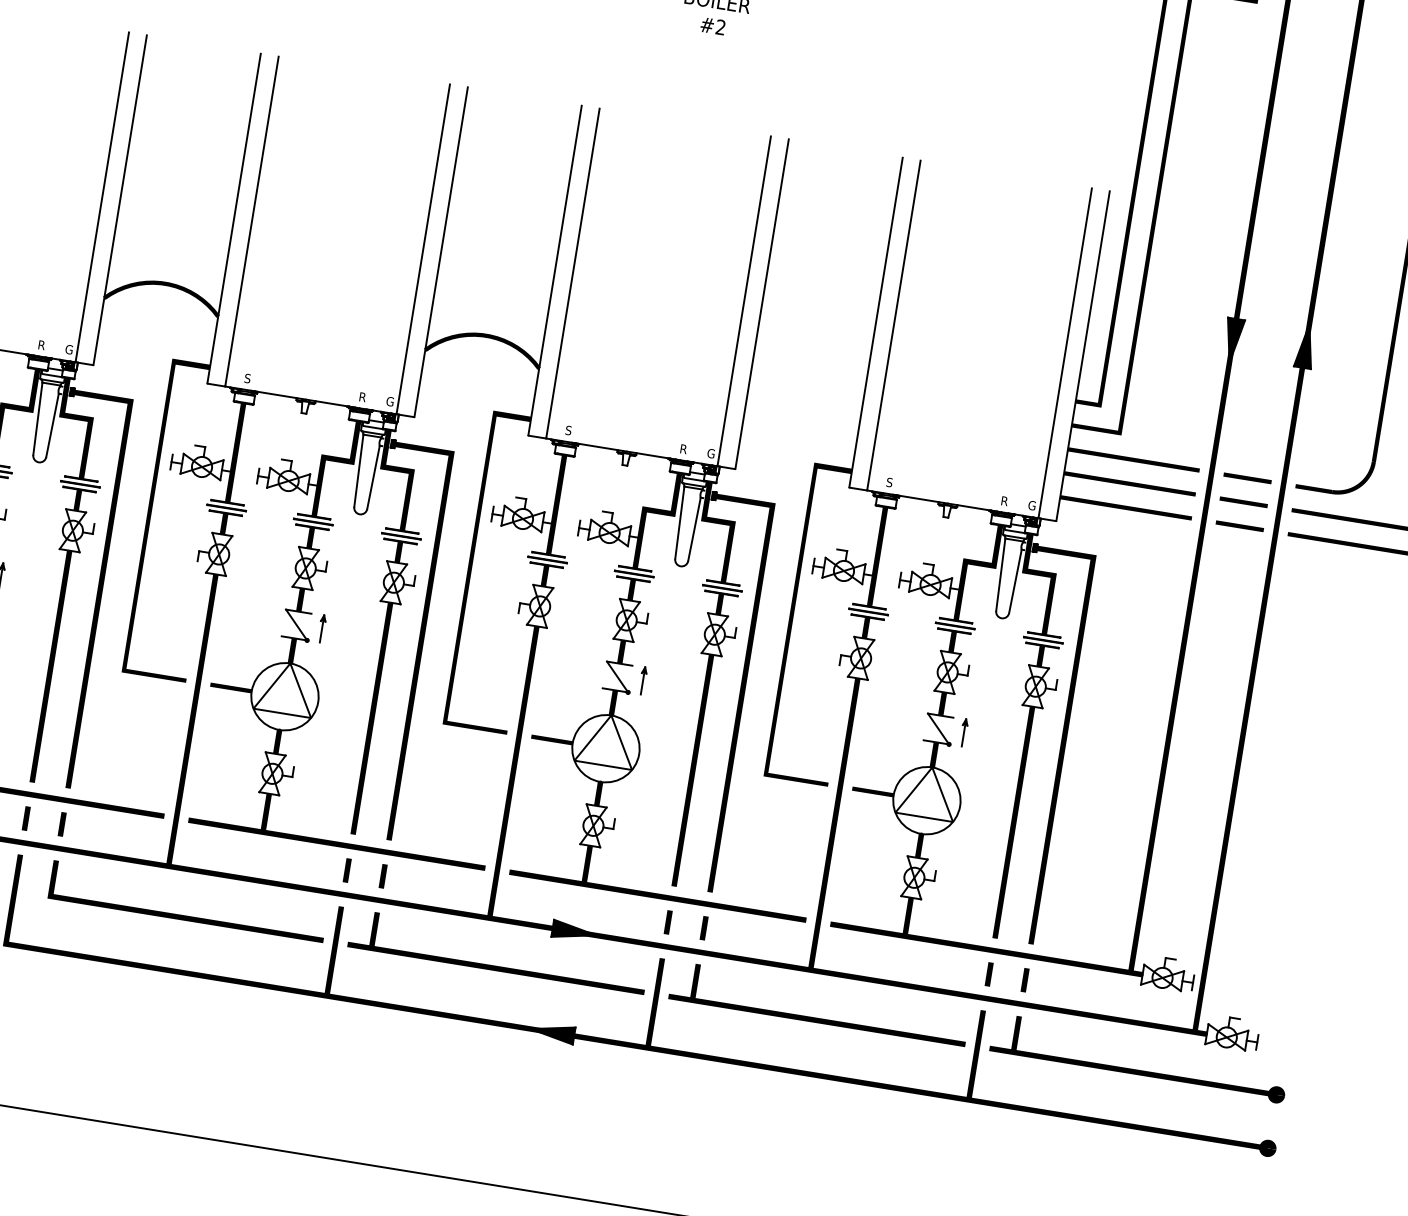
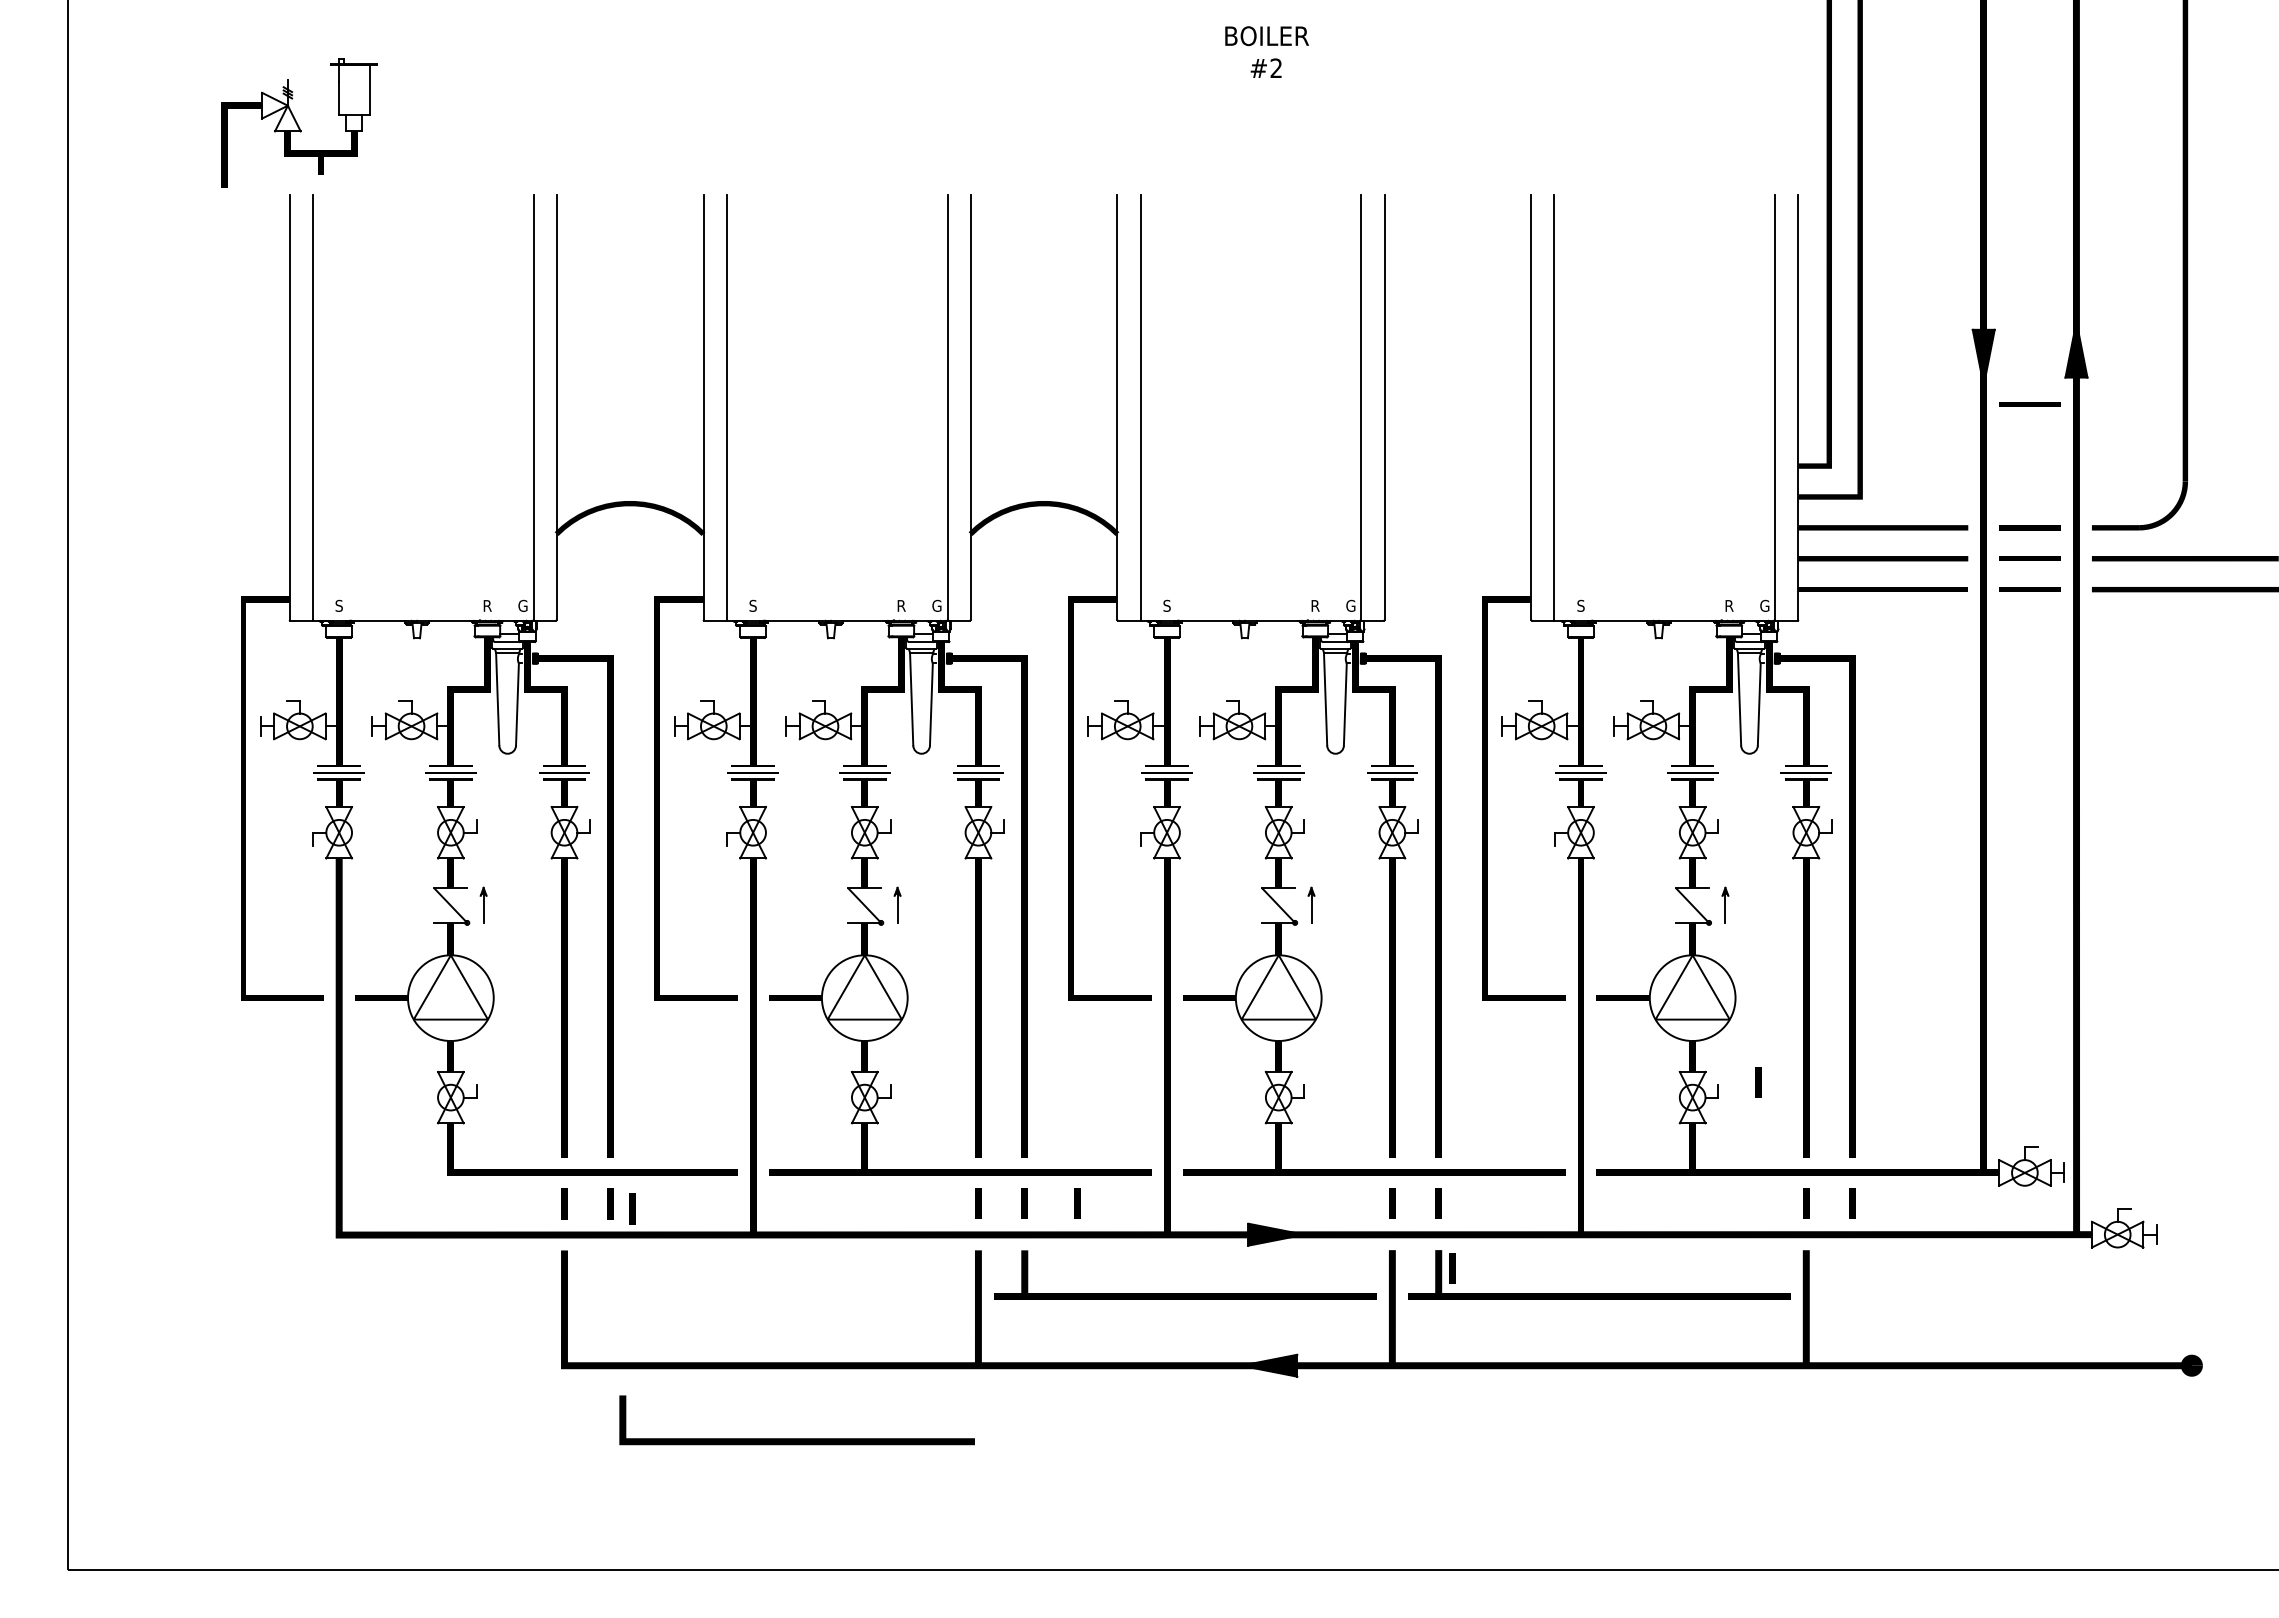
line: (1262, 382) -> (2029, 404), added
line: (78, 830) -> (632, 1208), added
line: (967, 874) -> (1758, 1082), added
line: (424, 882) -> (1077, 1203), added
line: (185, 915) -> (796, 1438), moved
line: (706, 980) -> (1452, 1268), added
part: (1137, 1069) -> (2012, 1293), removed

